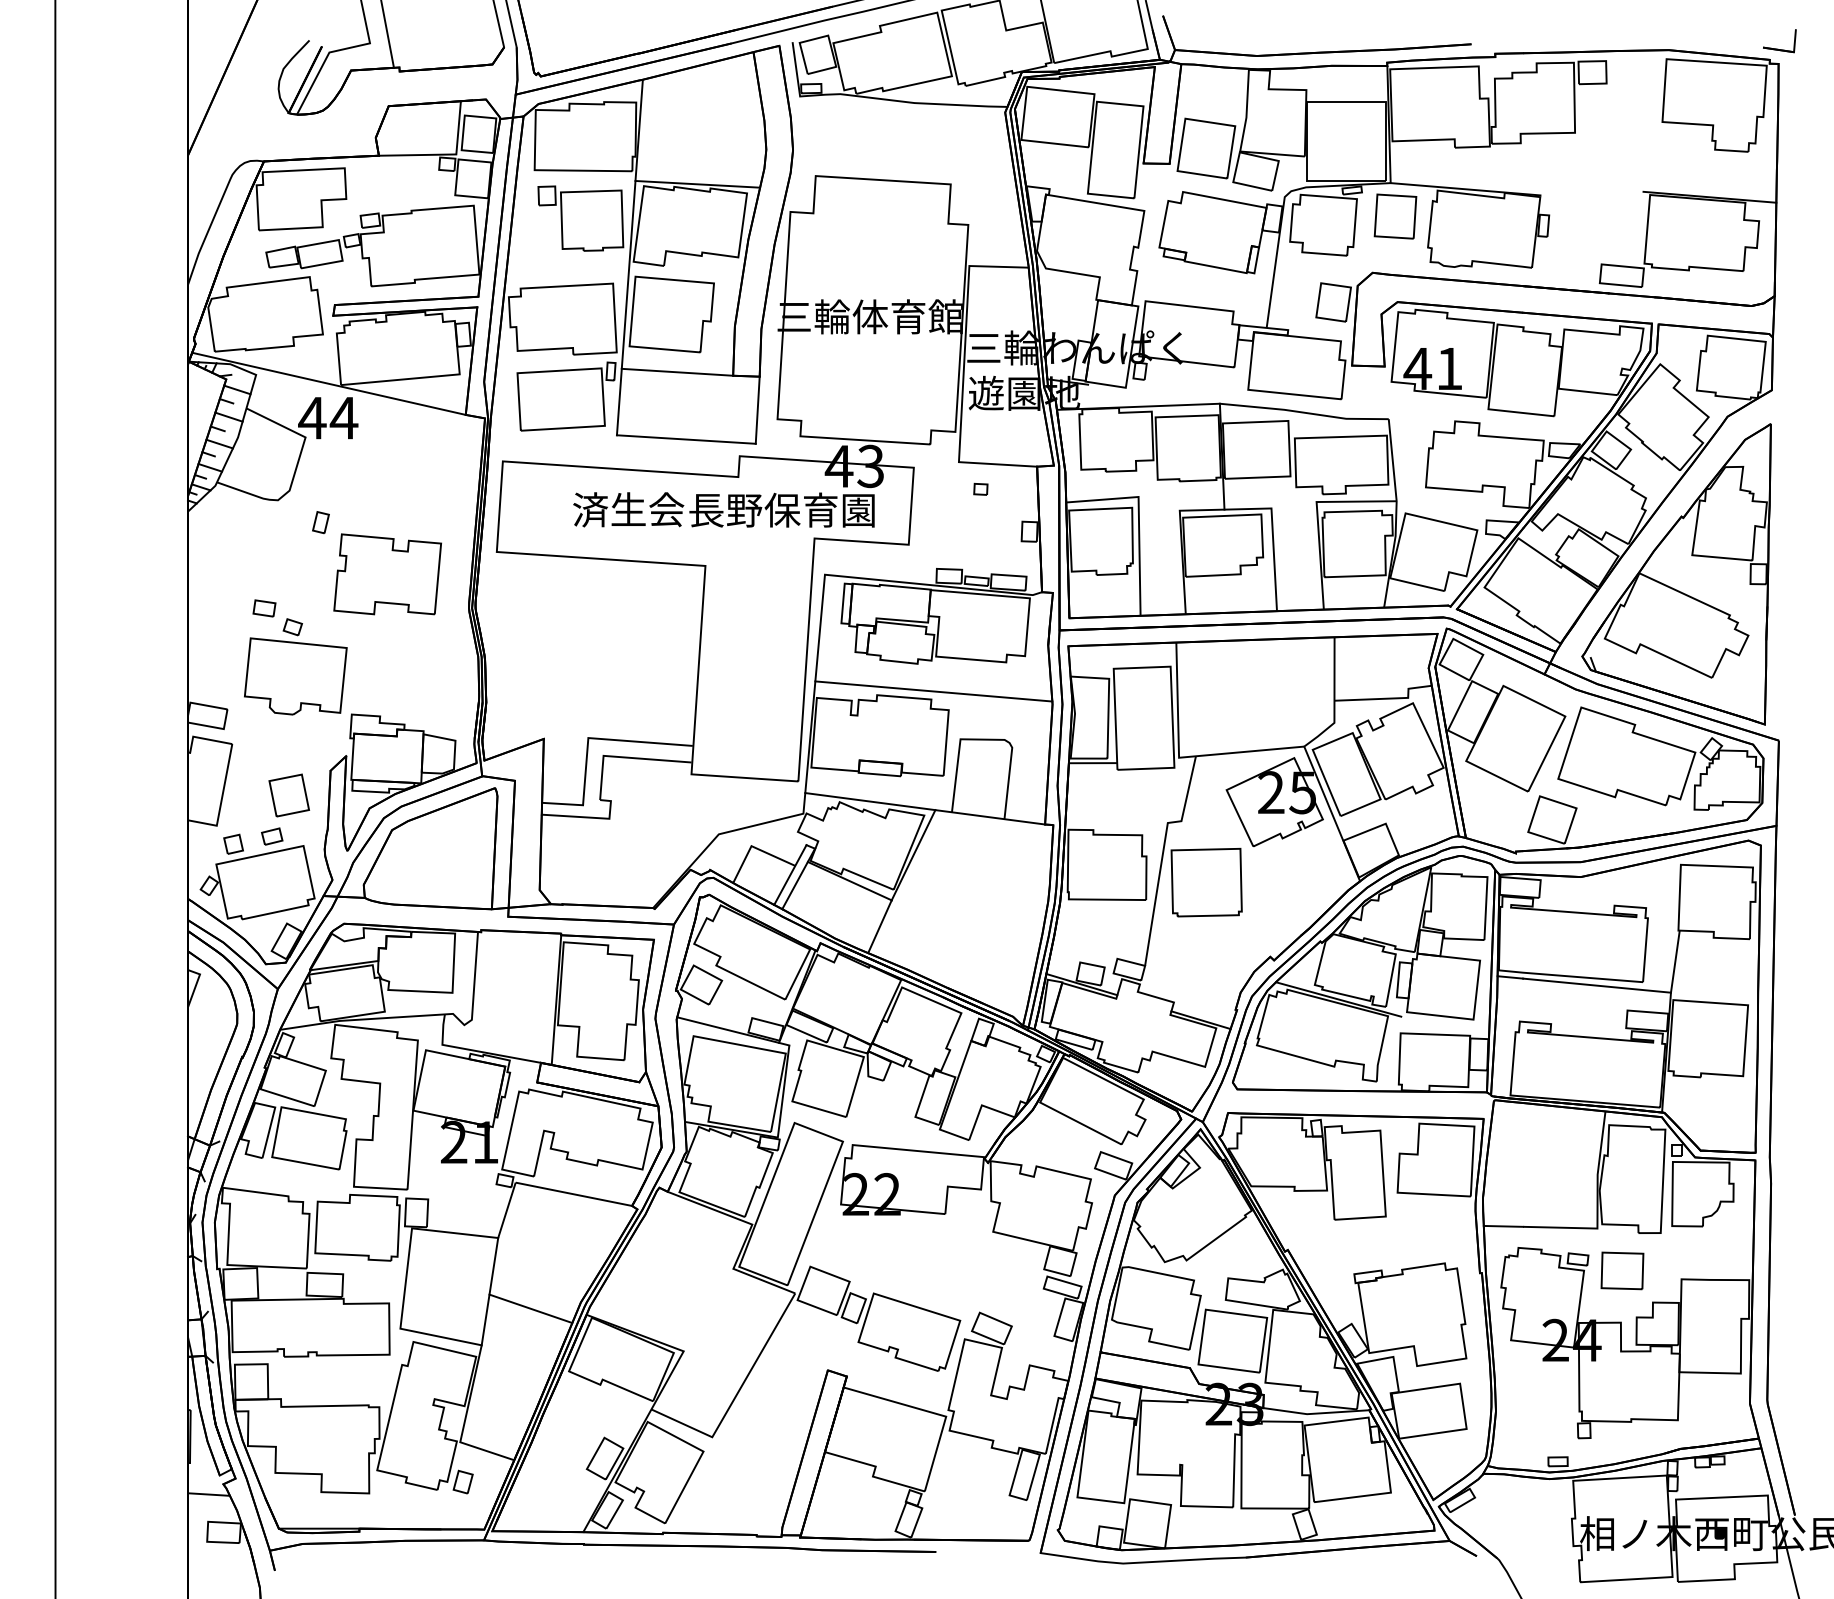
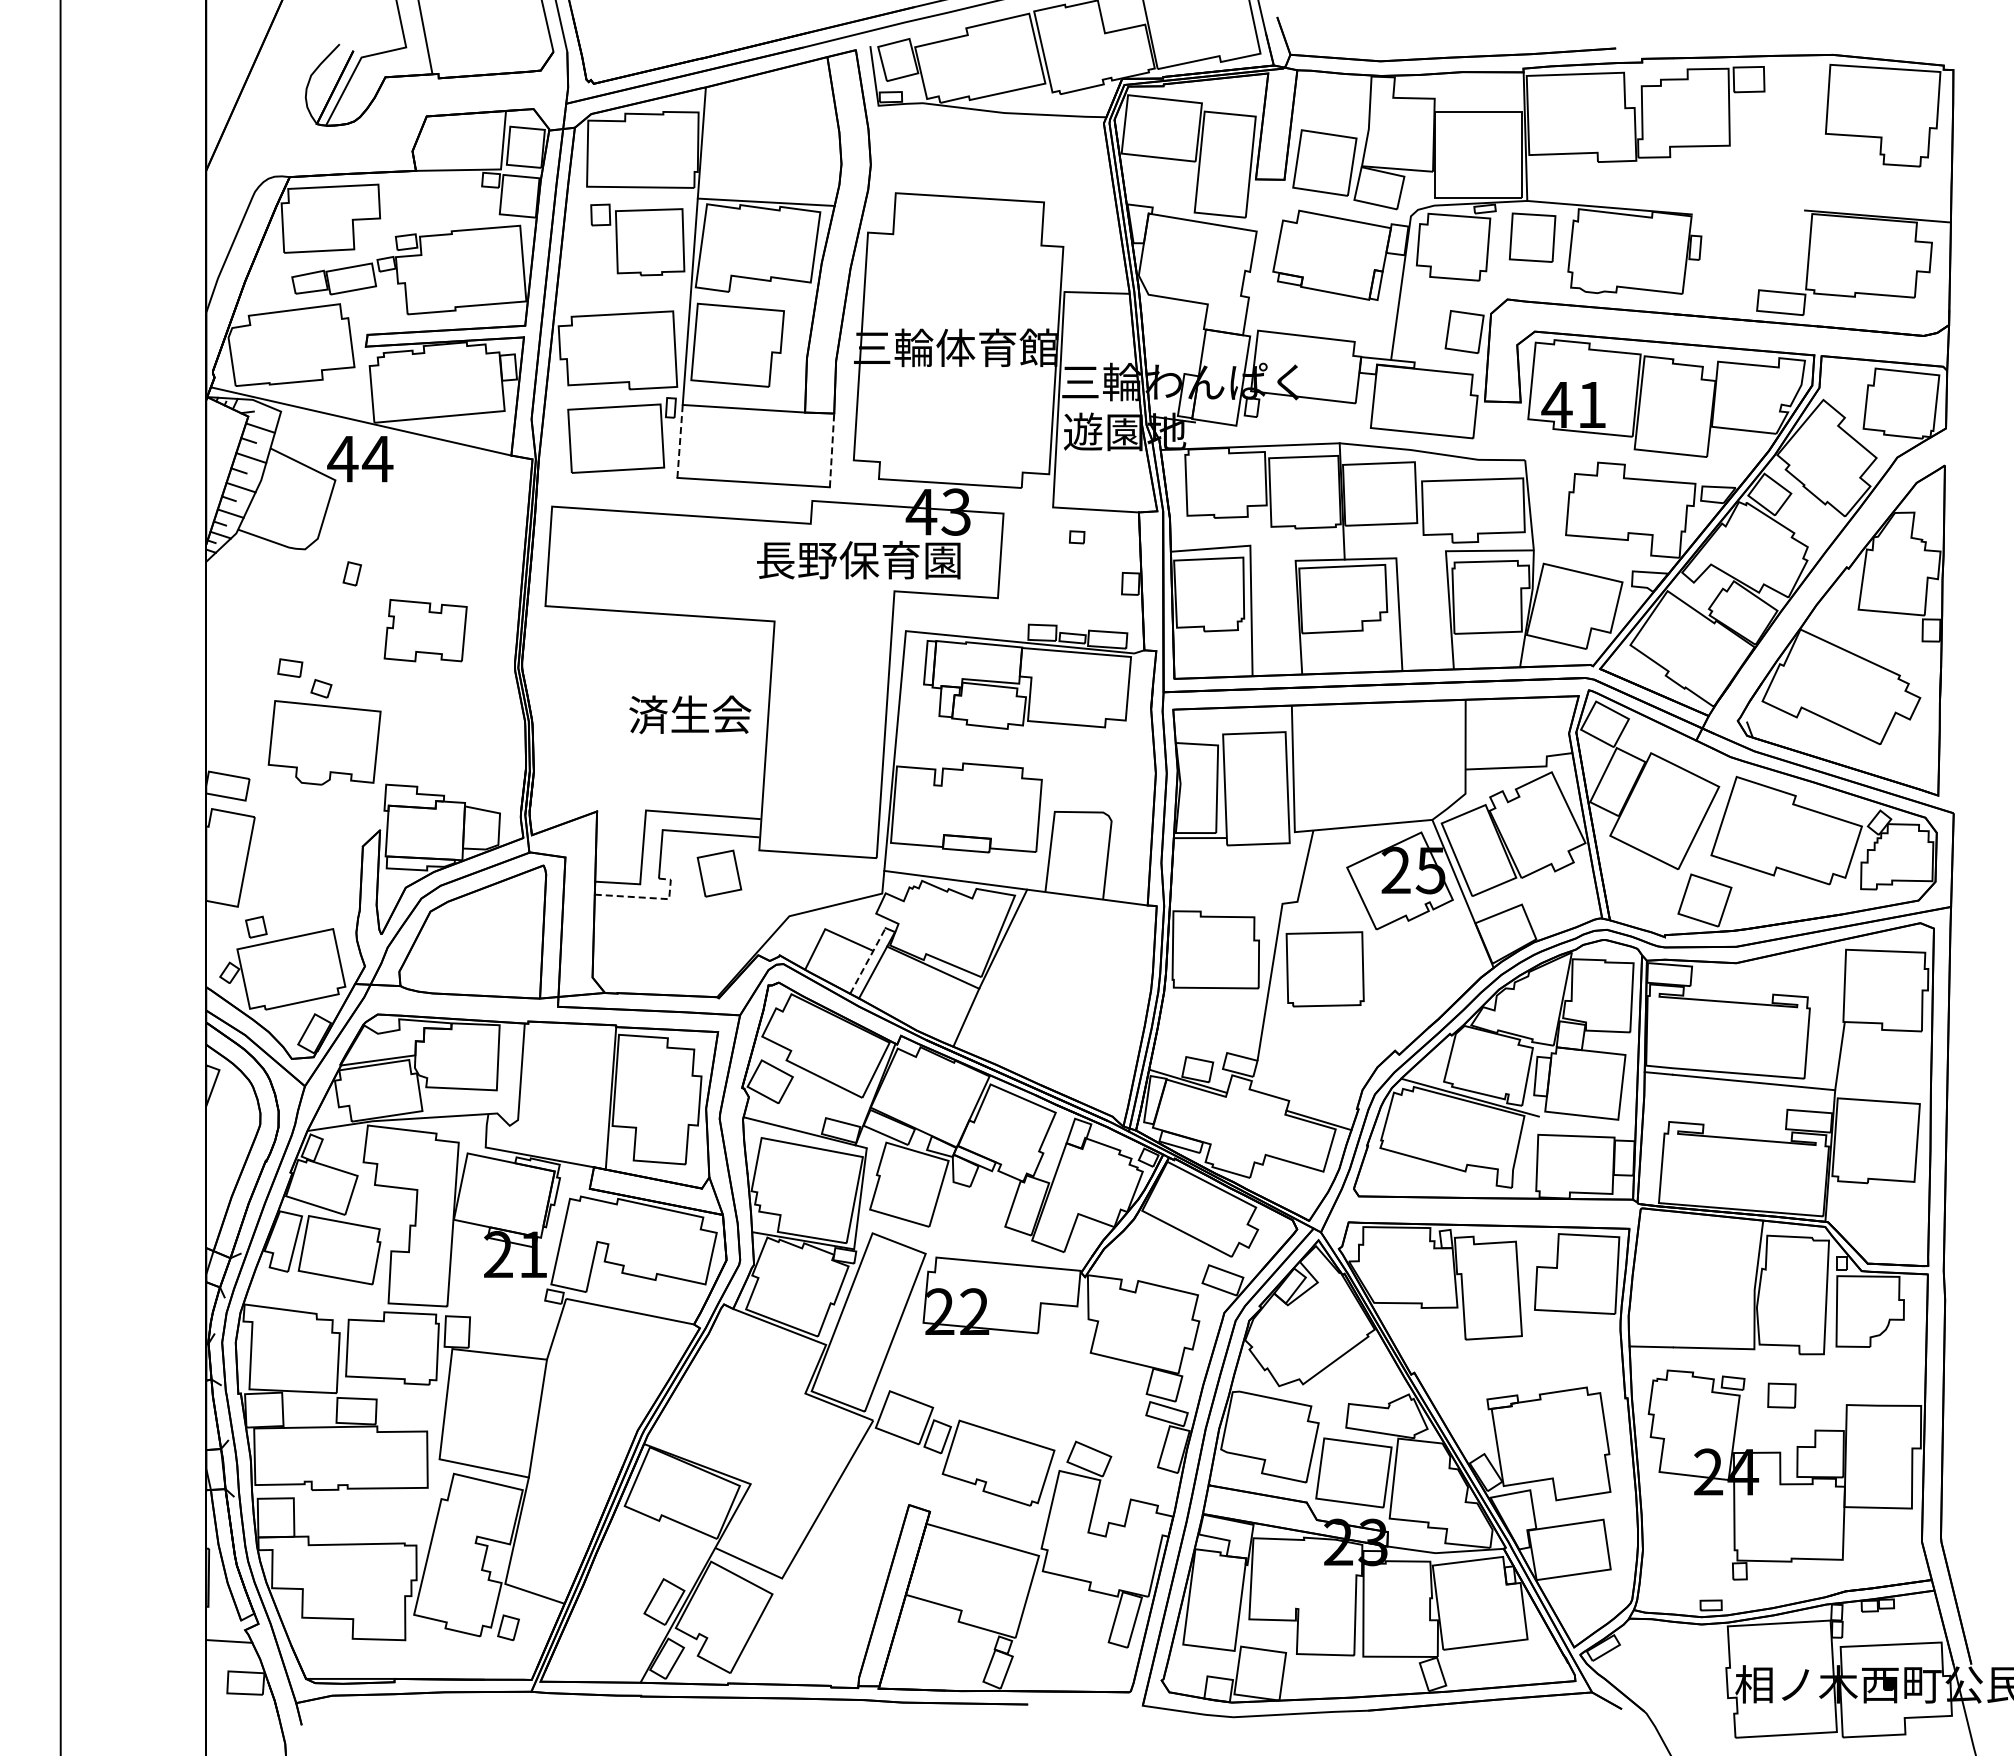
part: (1779, 48) -> (1954, 53), removed
line: (619, 402) -> (680, 441), solid -> dashed
line: (758, 410) -> (832, 450), solid -> dashed
text: (628, 509) -> (690, 714), moved
part: (387, 574) -> (425, 630), size x0.7
line: (933, 691) -> (1025, 759), removed
part: (289, 795) -> (719, 873), moved
line: (590, 817) -> (648, 897), solid -> dashed
part: (271, 836) -> (298, 918), removed
line: (790, 874) -> (868, 960), solid -> dashed
part: (1622, 1270) -> (1781, 1395), size x0.6
line: (530, 1308) -> (582, 1437), removed

